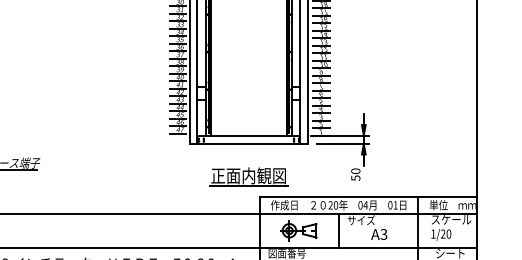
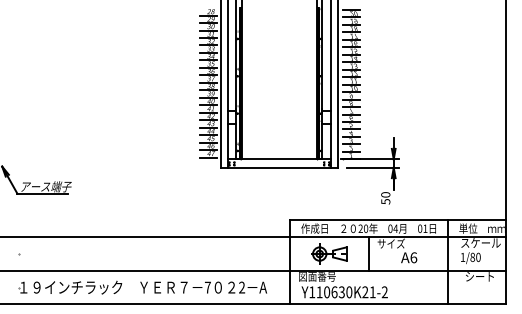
part: (249, 176) -> (279, 200), removed
text: (383, 234) -> (413, 257), A3 -> A6
text: (442, 234) -> (472, 257), 1/20 -> 1/80

